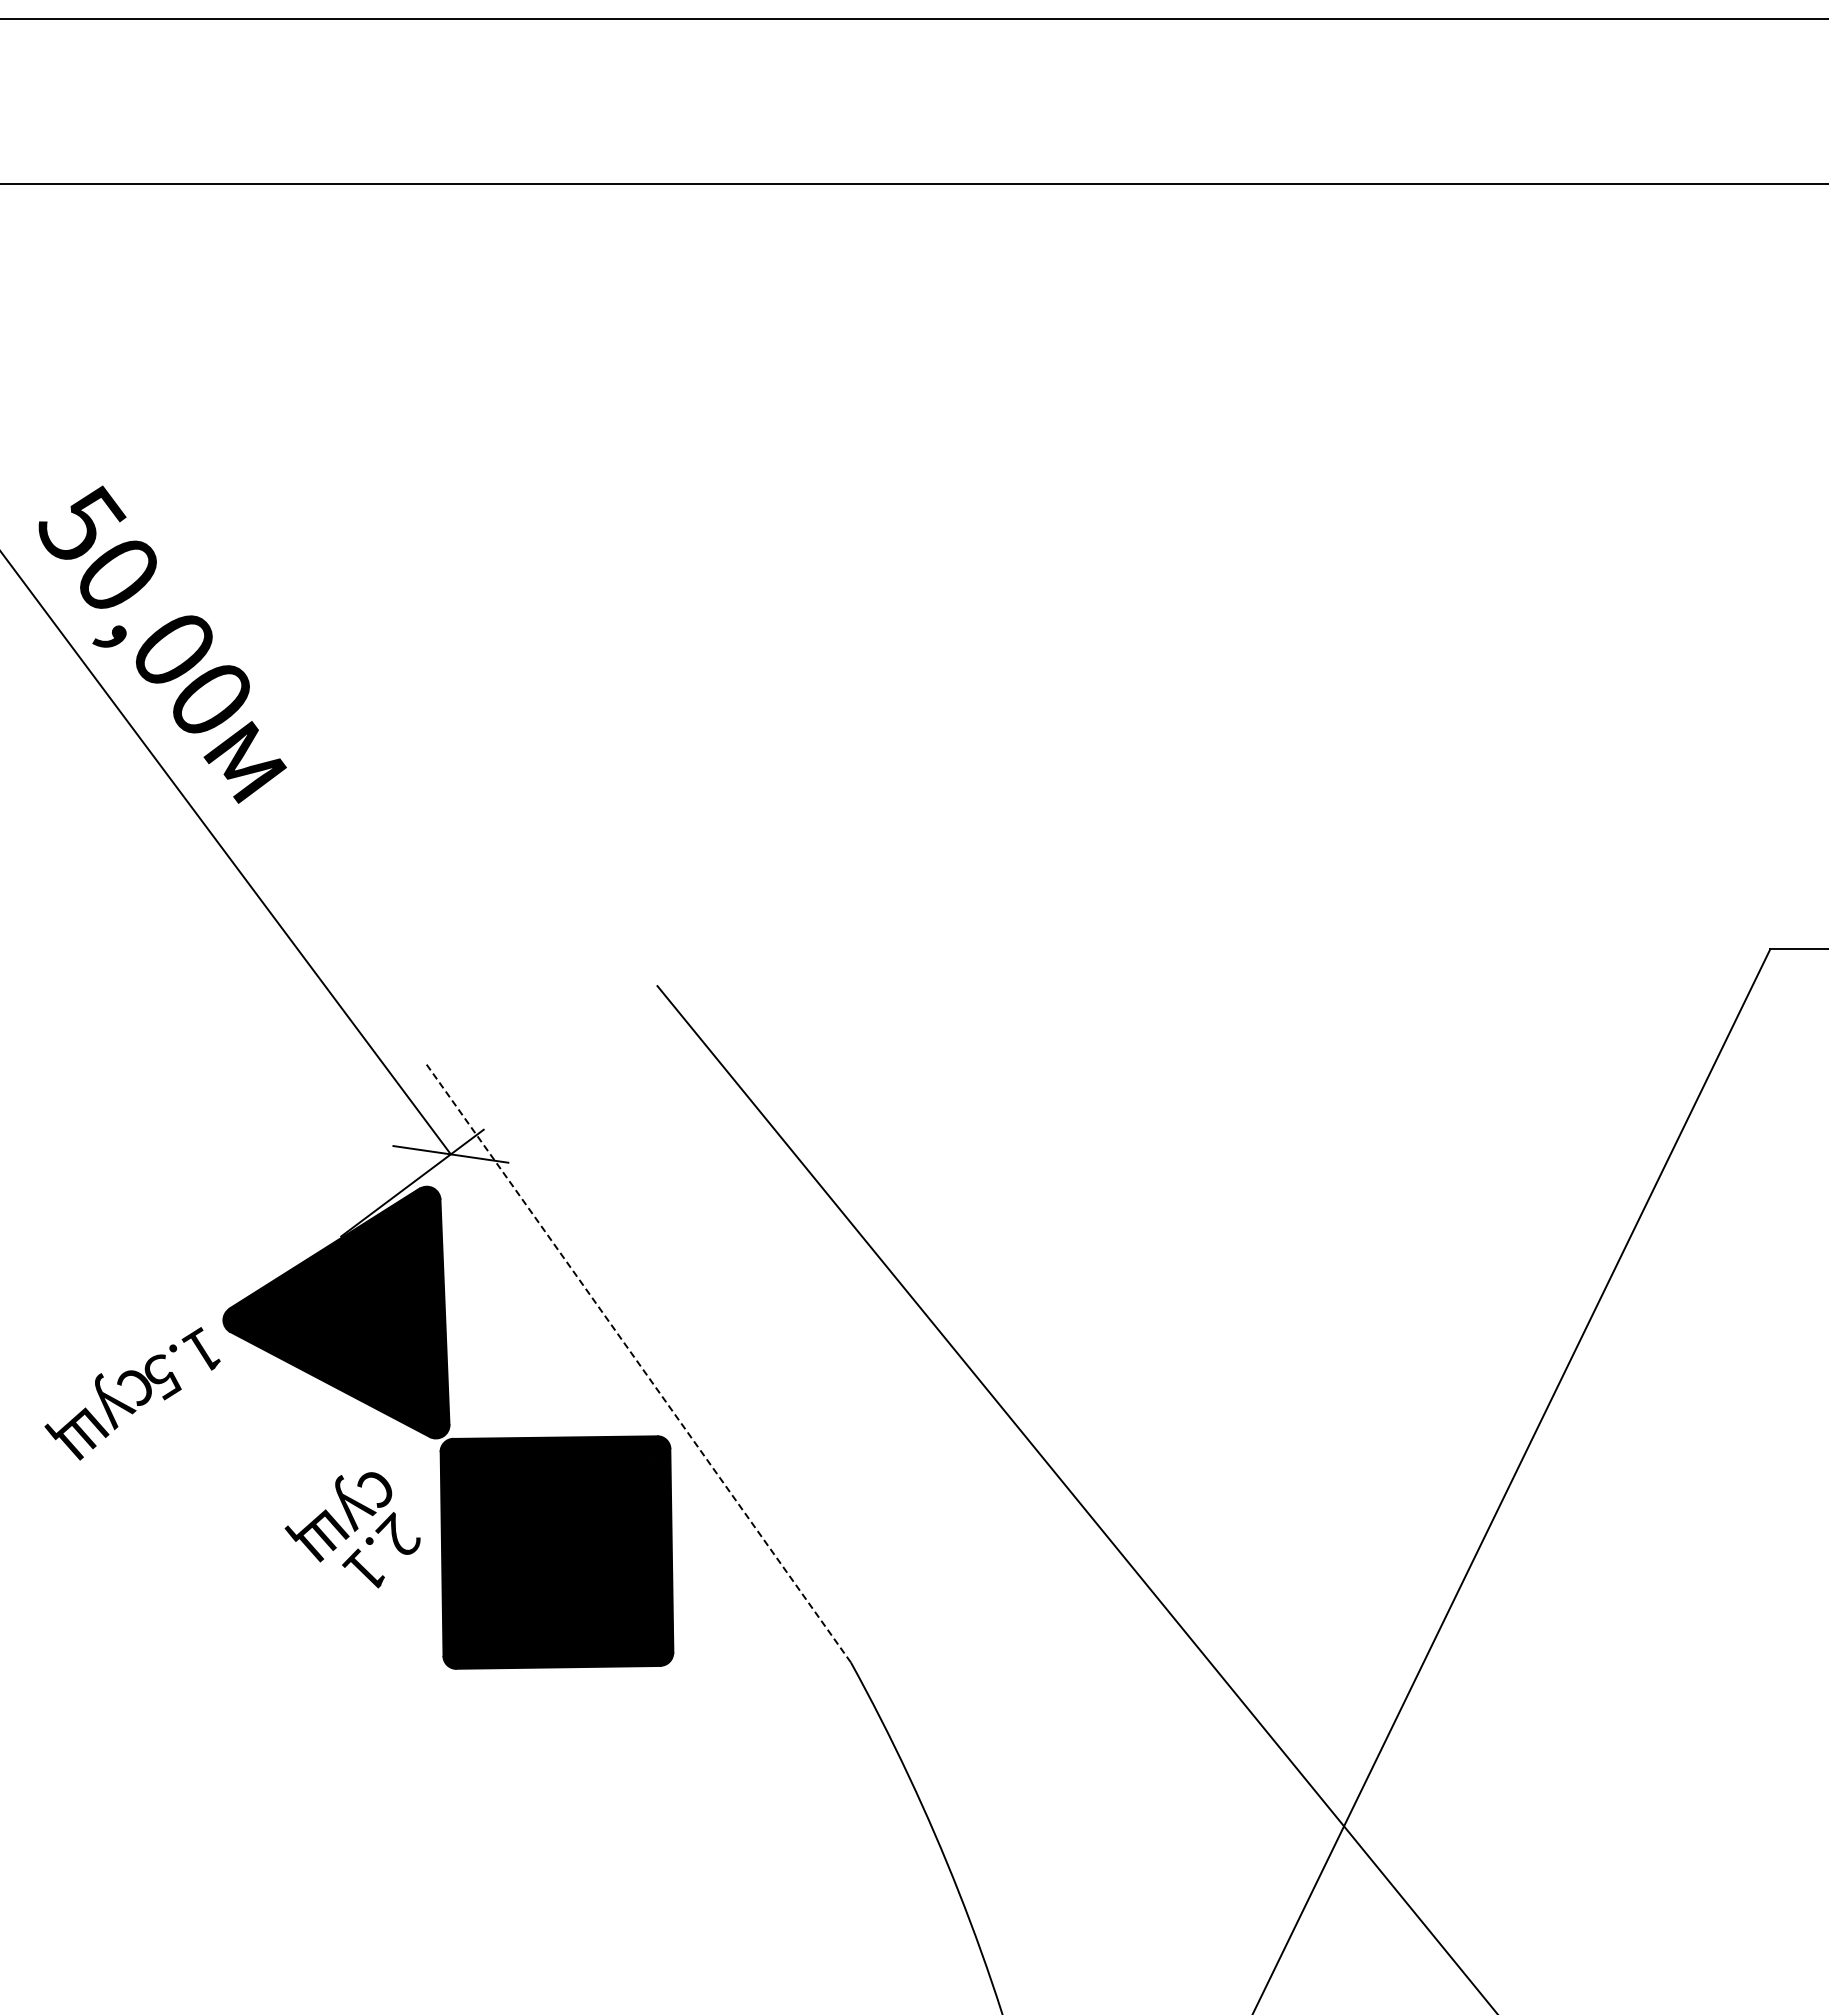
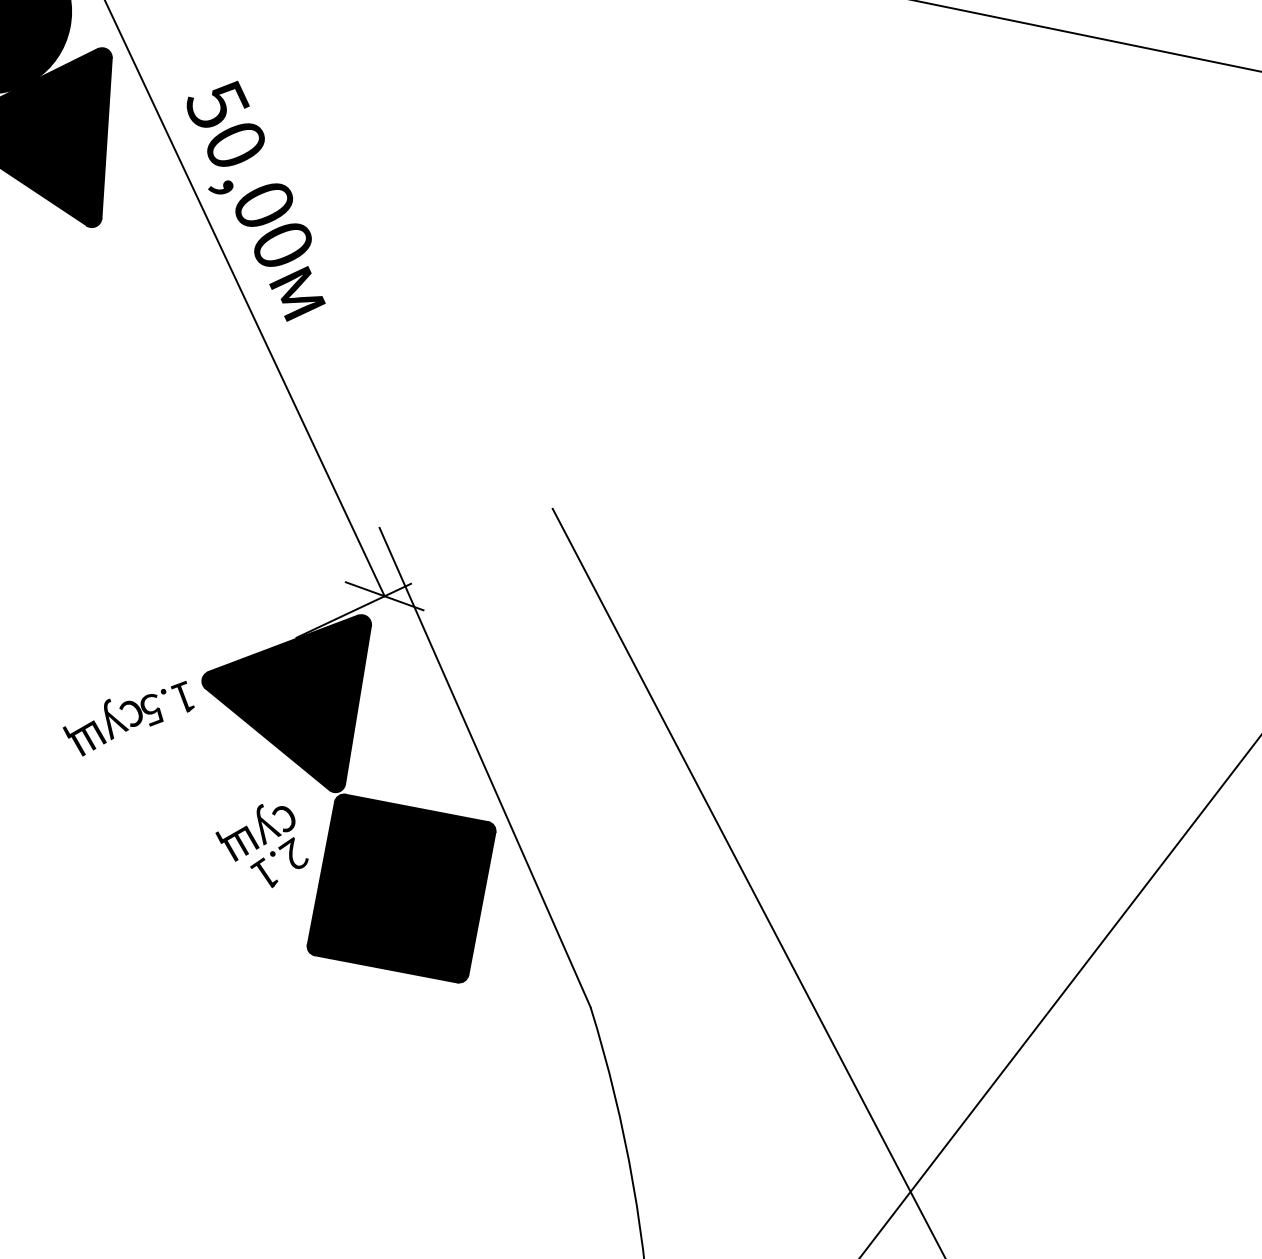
line: (637, 1361) -> (485, 767), dashed -> solid

